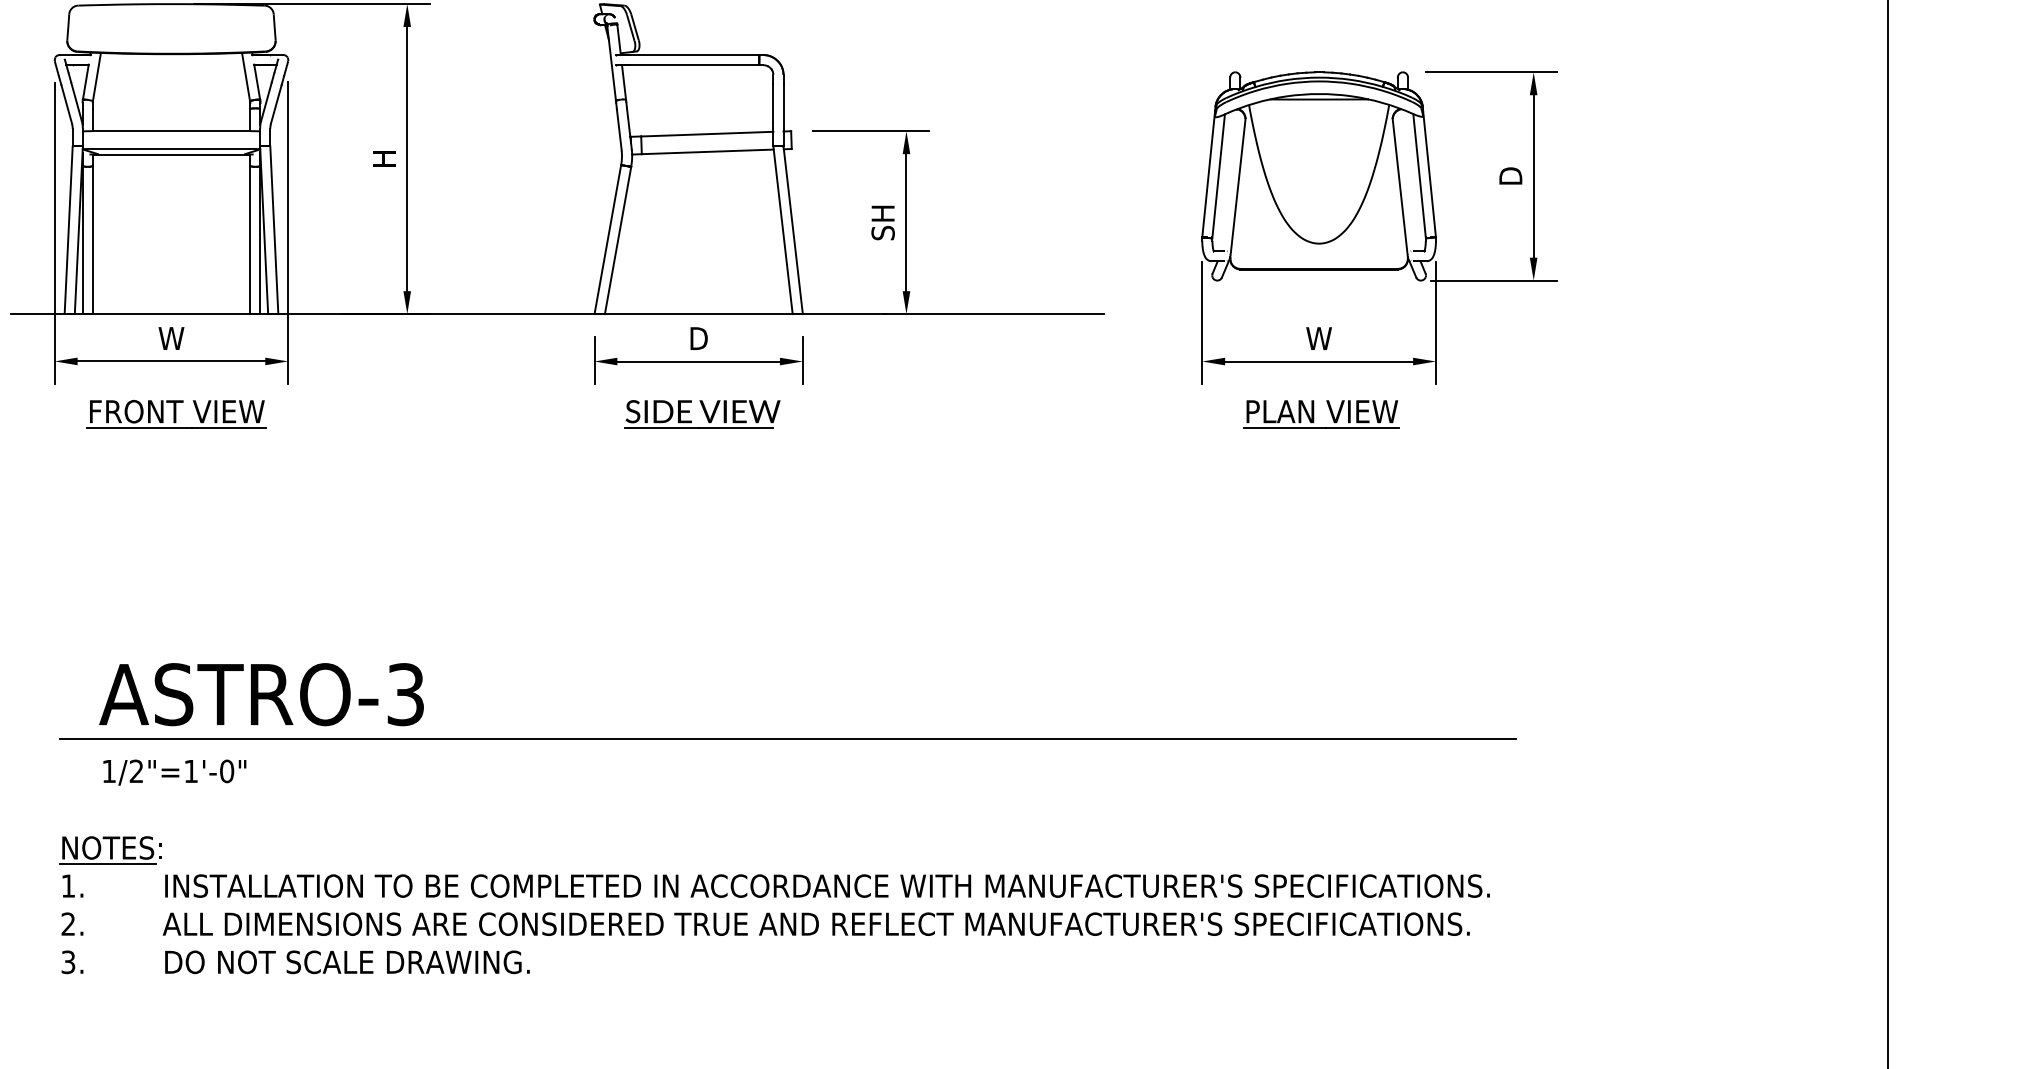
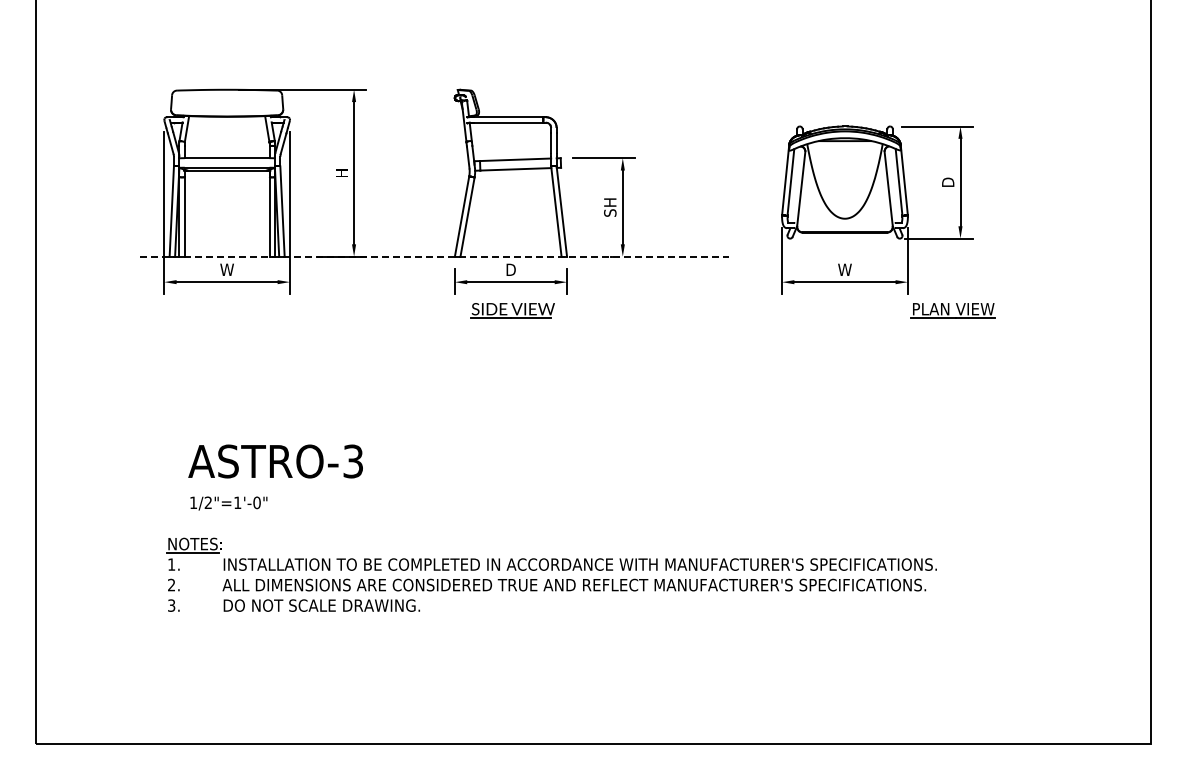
line: (558, 313) -> (435, 256), solid -> dashed
part: (175, 414) -> (229, 310), removed
part: (1320, 414) -> (952, 310), moved
line: (786, 739) -> (558, 485), removed

